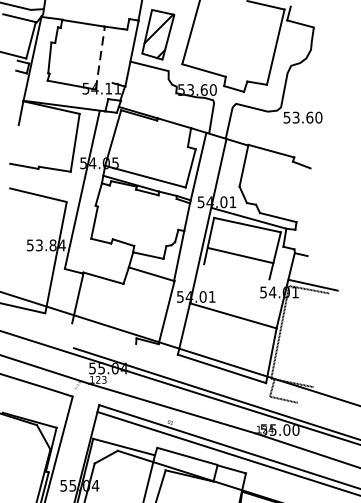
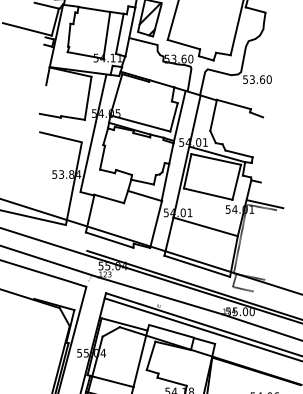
line: (117, 55) -> (119, 33), added
line: (99, 58) -> (106, 35), dashed -> solid
line: (239, 254) -> (207, 193), moved
line: (103, 332) -> (109, 239), added

